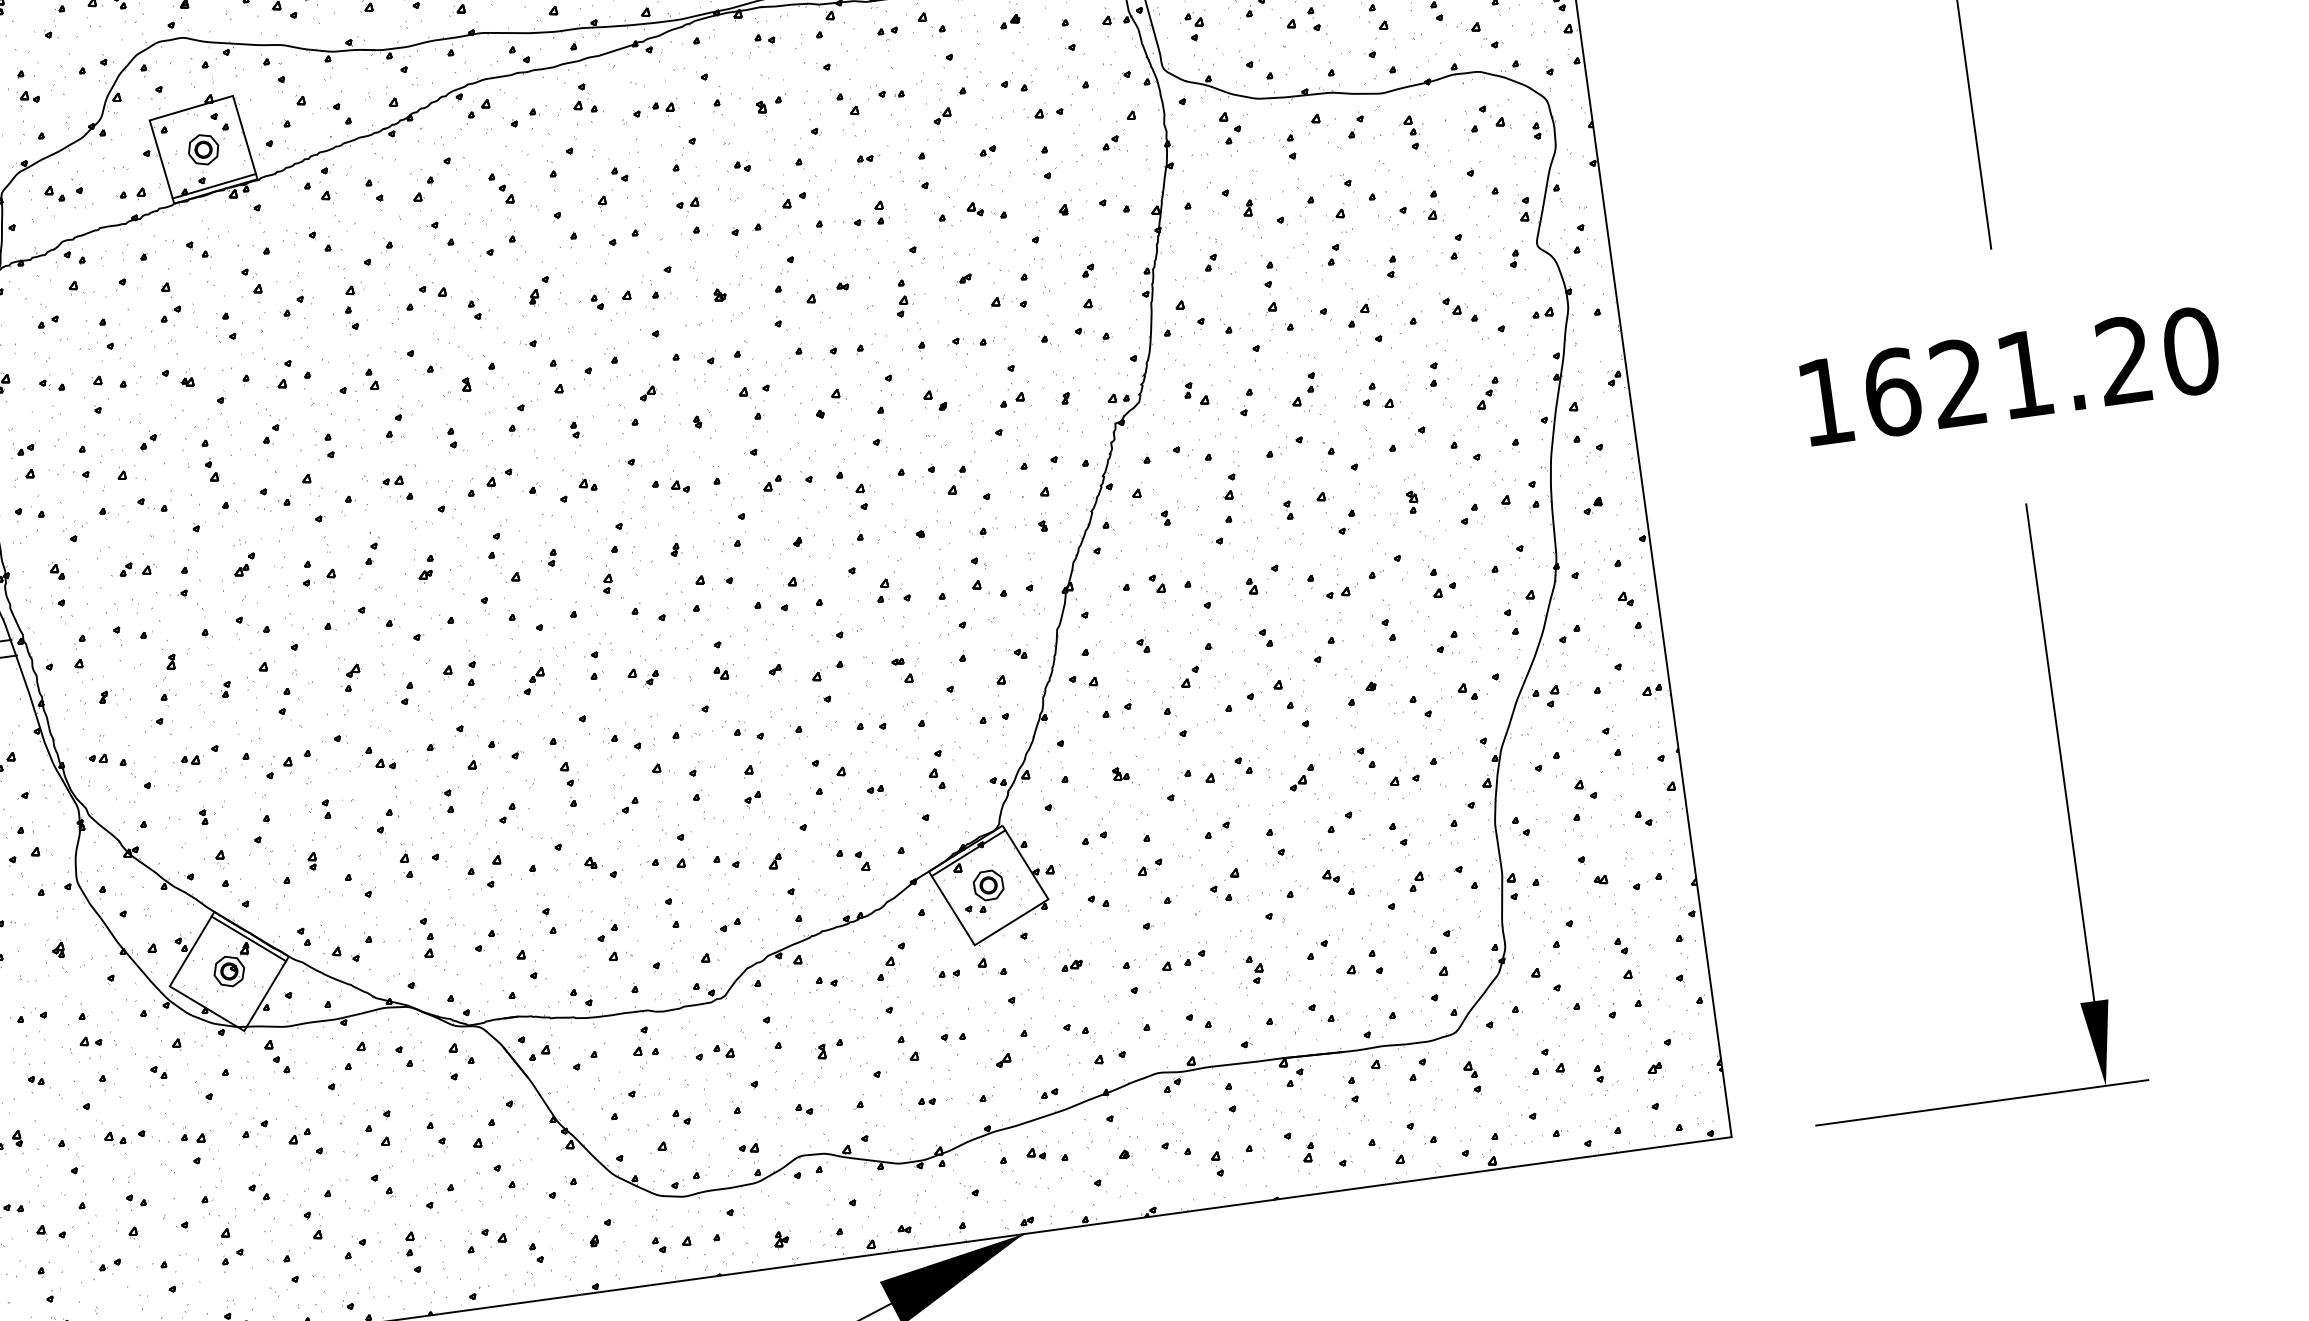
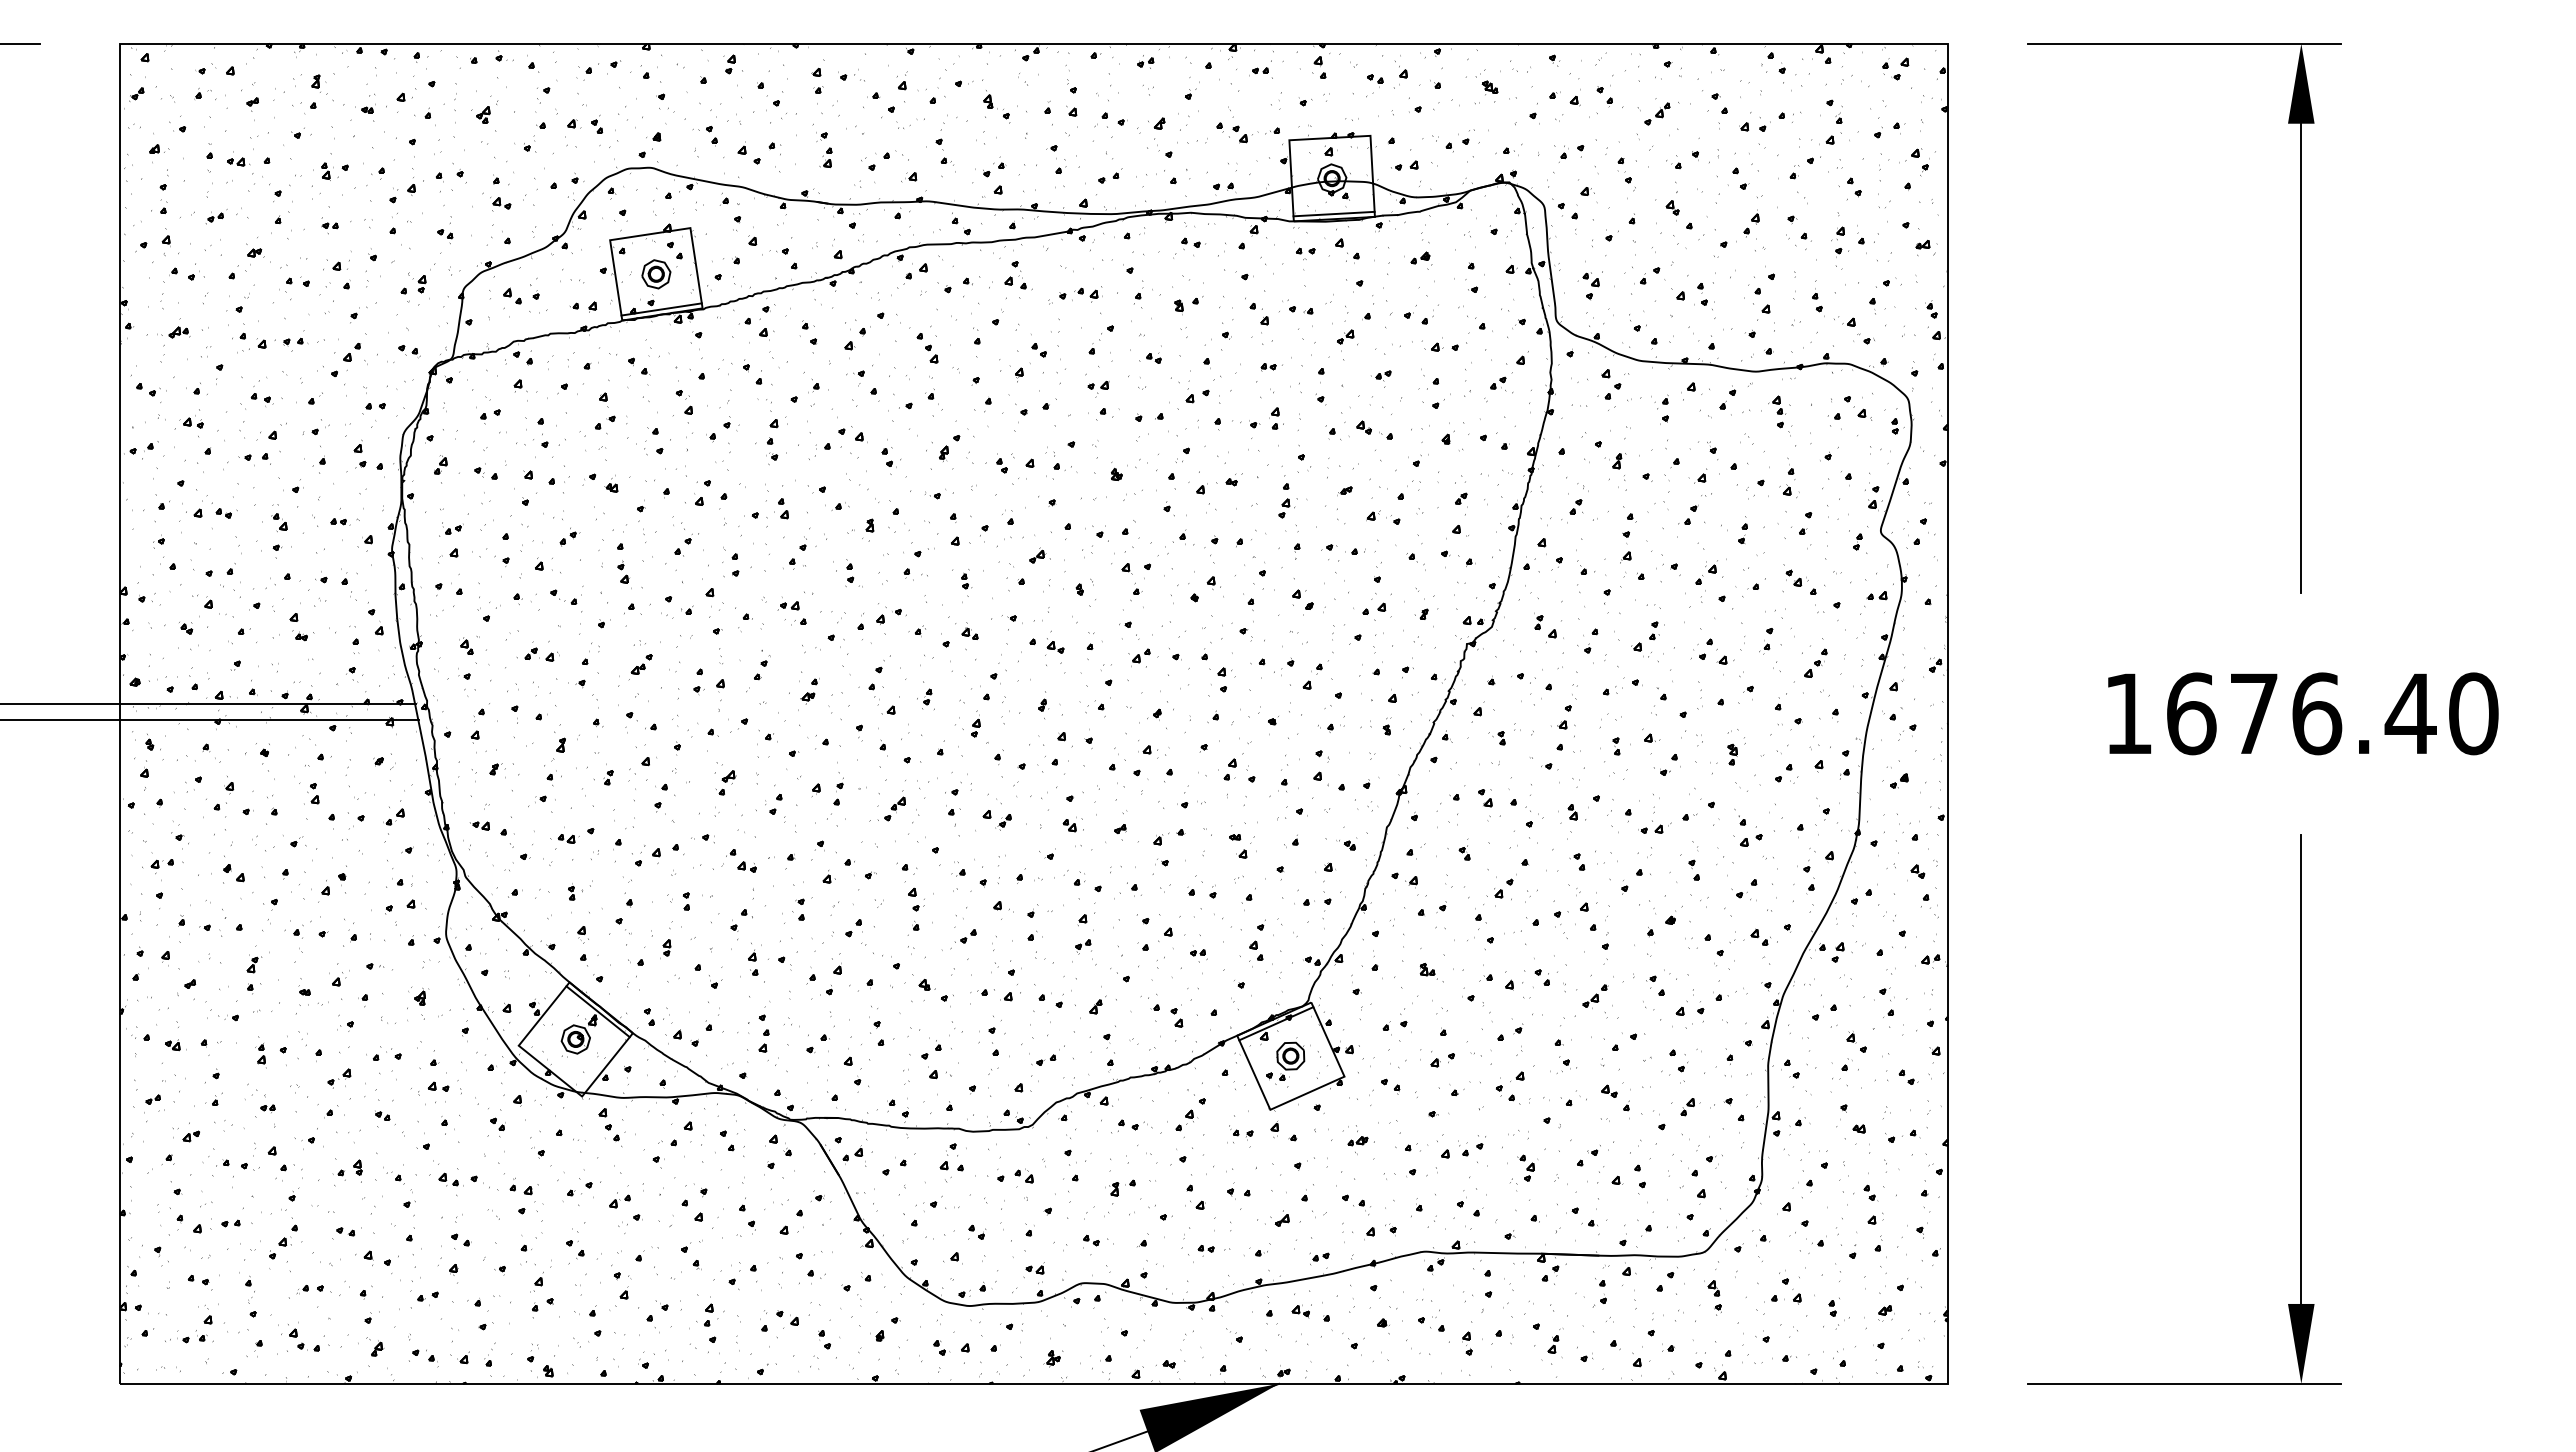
text: (2042, 371) -> (2333, 713), 1621.20 -> 1676.40

